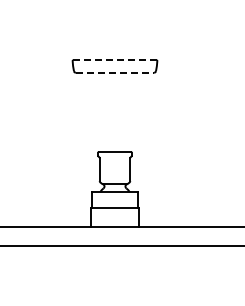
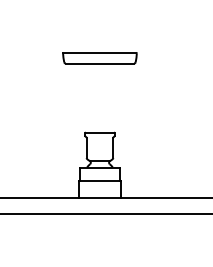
line: (114, 60) -> (99, 52), dashed -> solid
line: (115, 72) -> (100, 63), dashed -> solid

